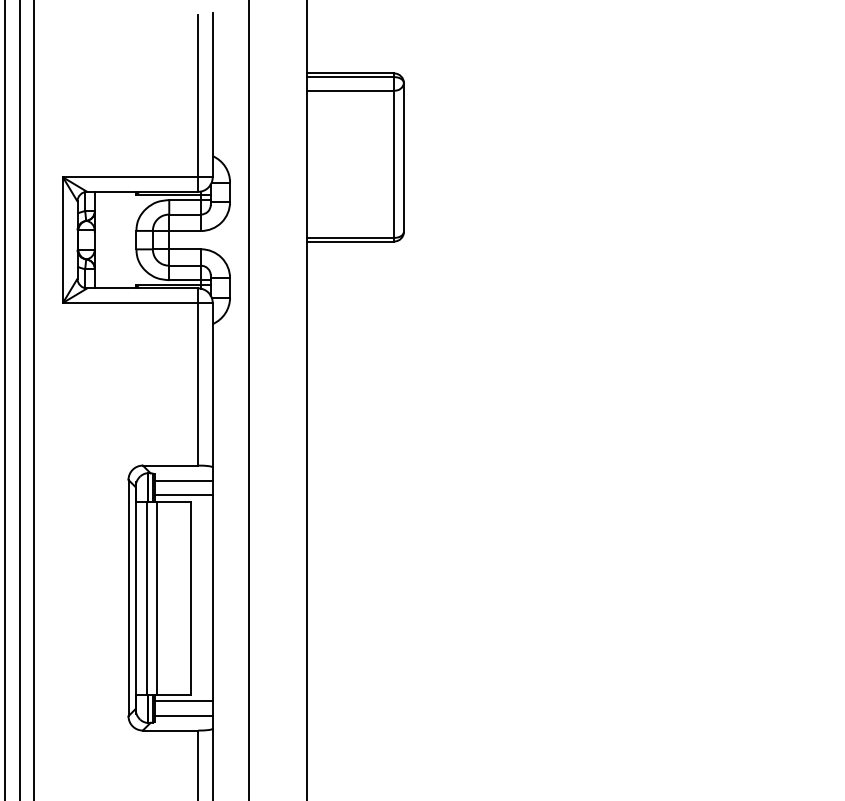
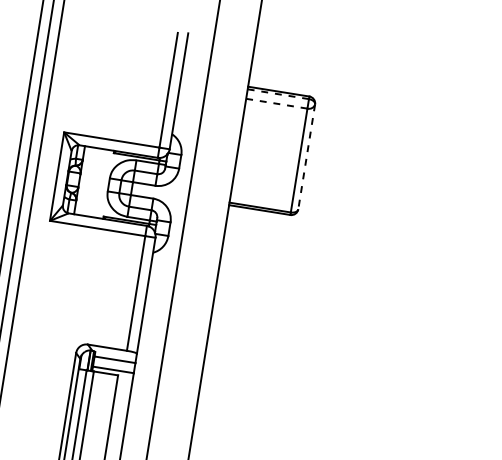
line: (351, 77) -> (278, 94), solid -> dashed
line: (350, 90) -> (276, 103), solid -> dashed
line: (403, 157) -> (306, 156), solid -> dashed

